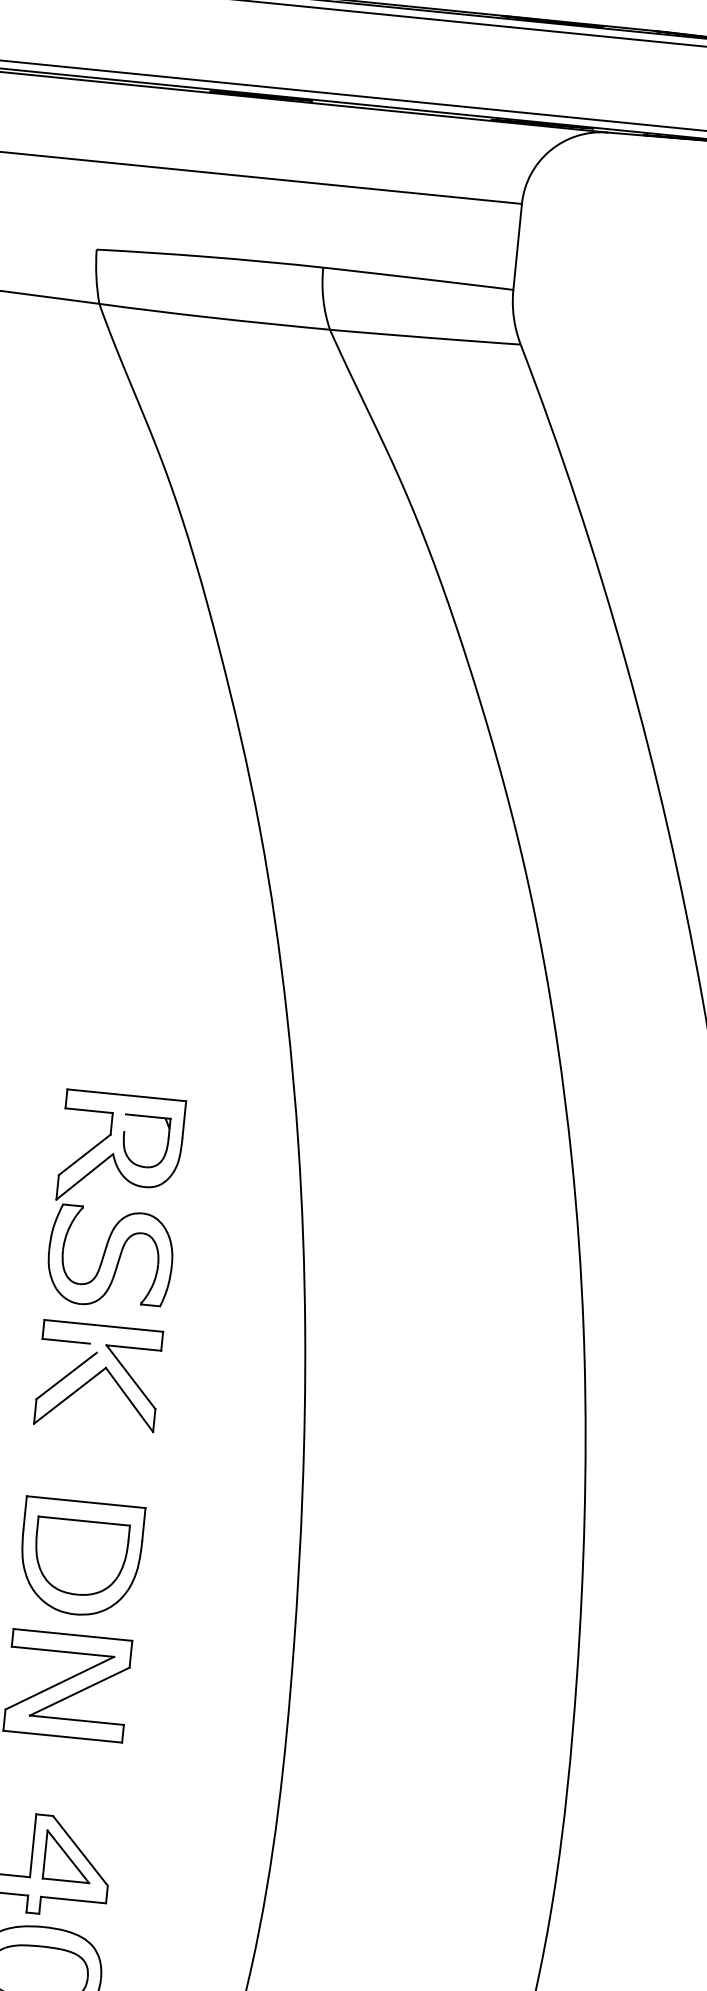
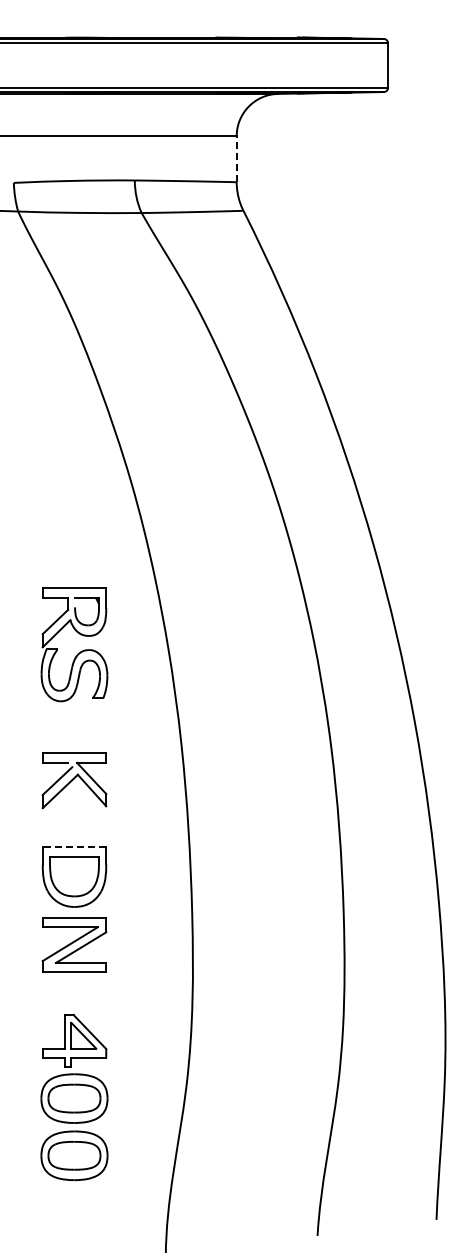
line: (517, 245) -> (236, 158), solid -> dashed
part: (122, 1216) -> (78, 652), moved
line: (86, 1501) -> (74, 846), solid -> dashed

